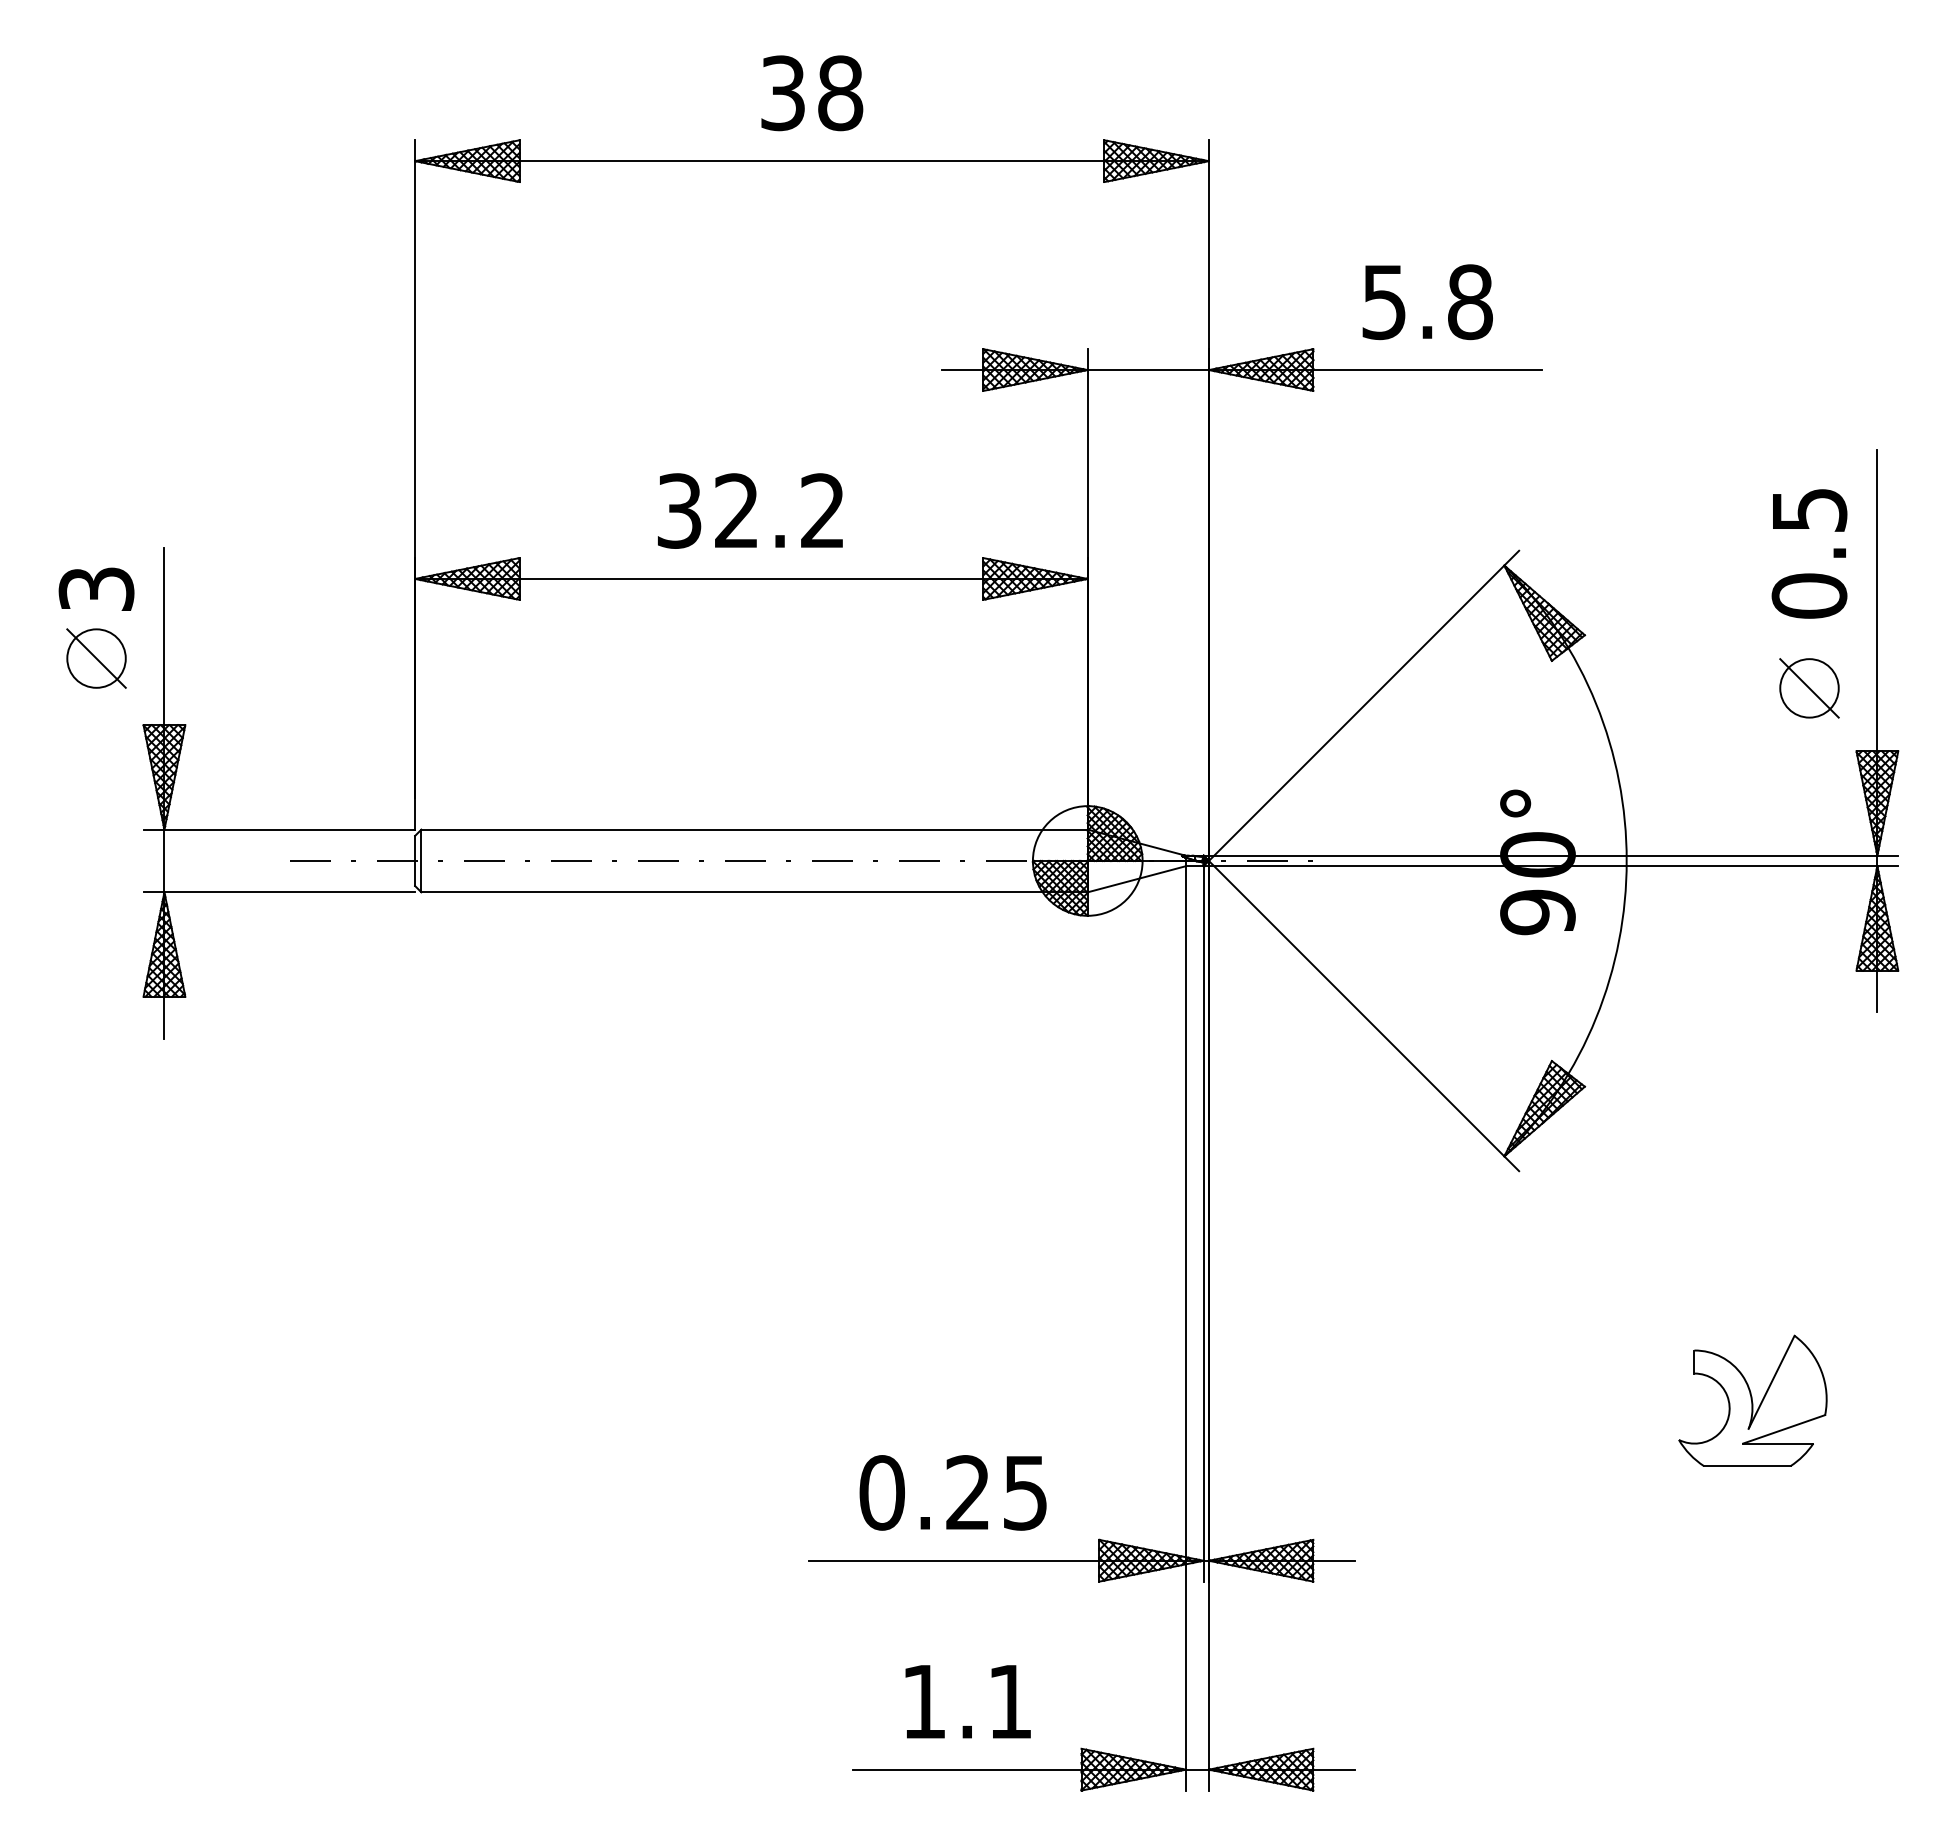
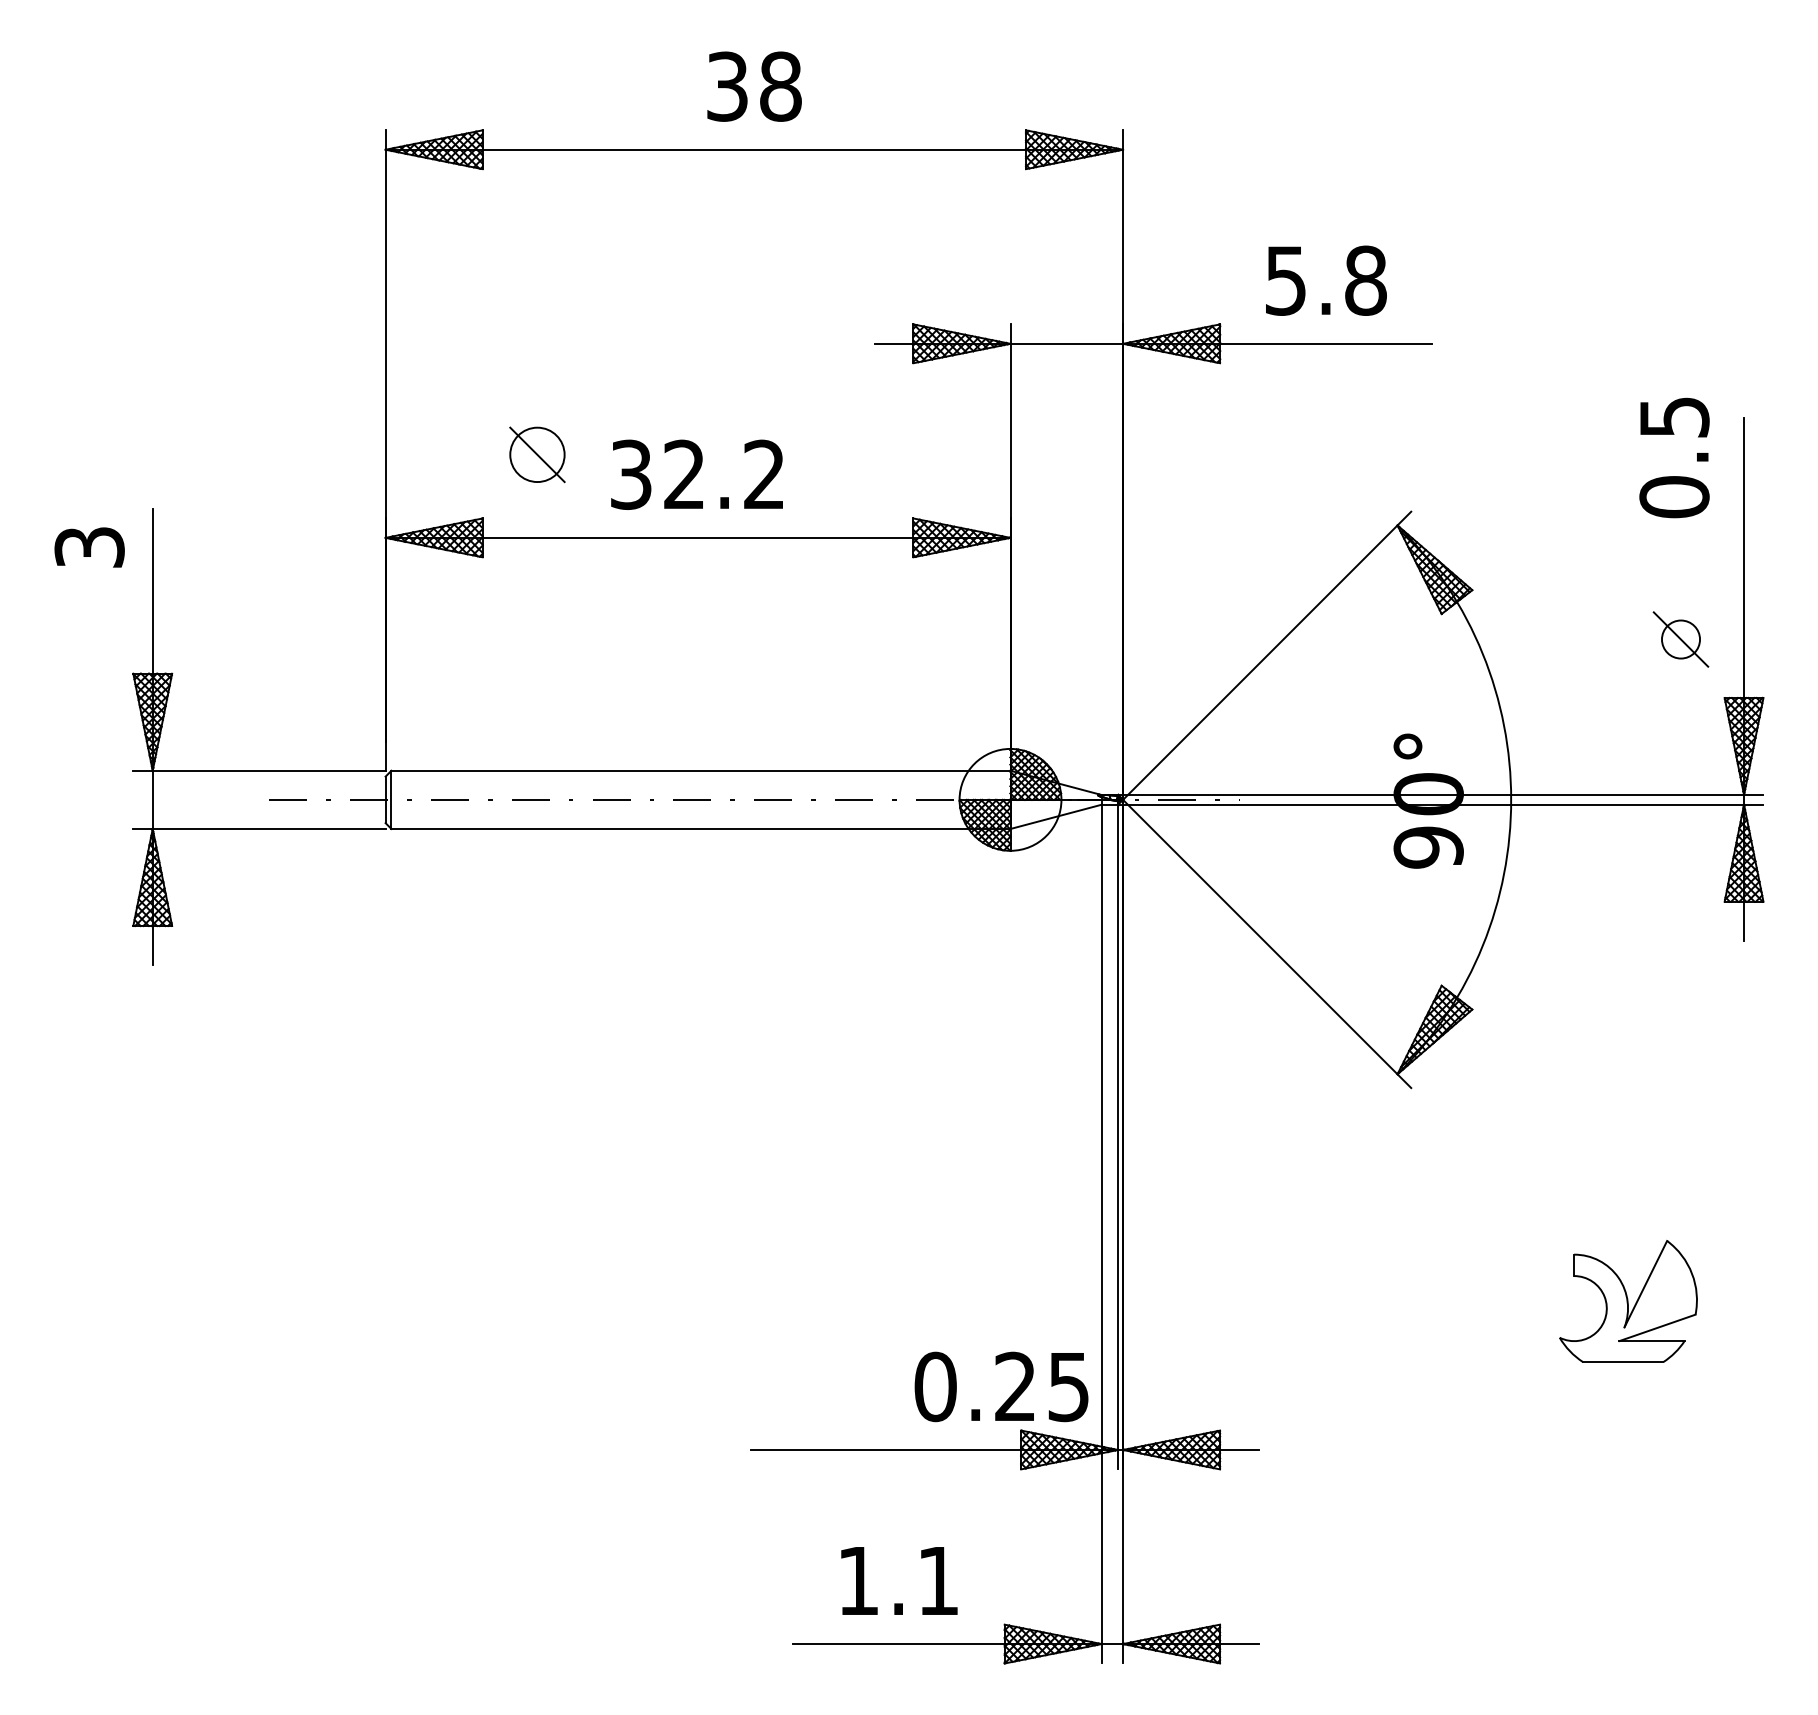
text: (1809, 553) -> (1674, 457), moved
part: (96, 658) -> (537, 454), moved
circle: (1809, 688) -> (1680, 639), size x0.7
text: (952, 1492) -> (1000, 1386), moved

